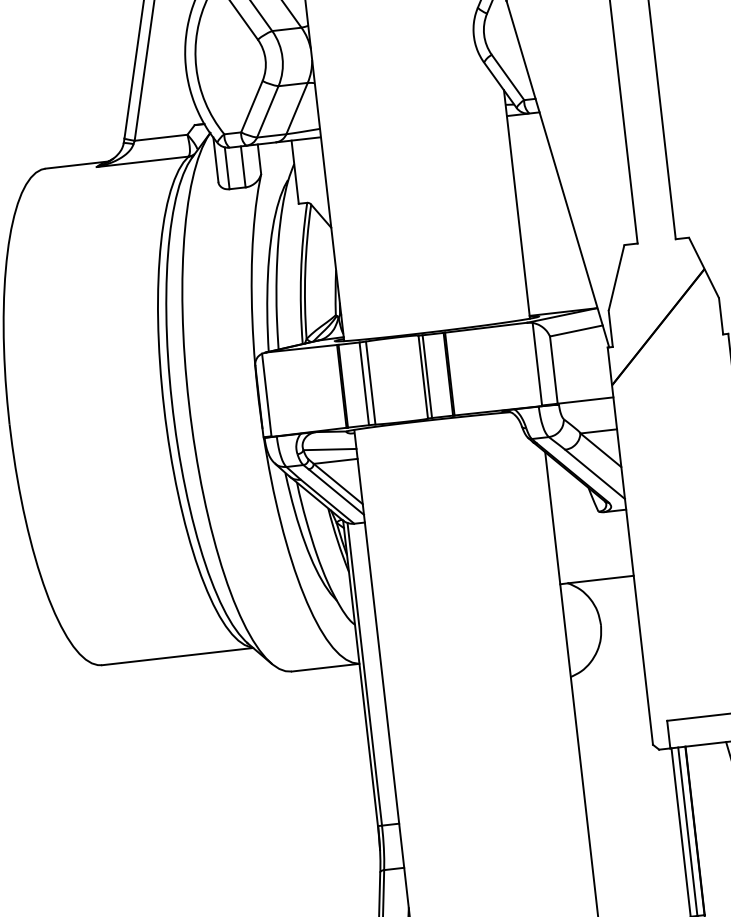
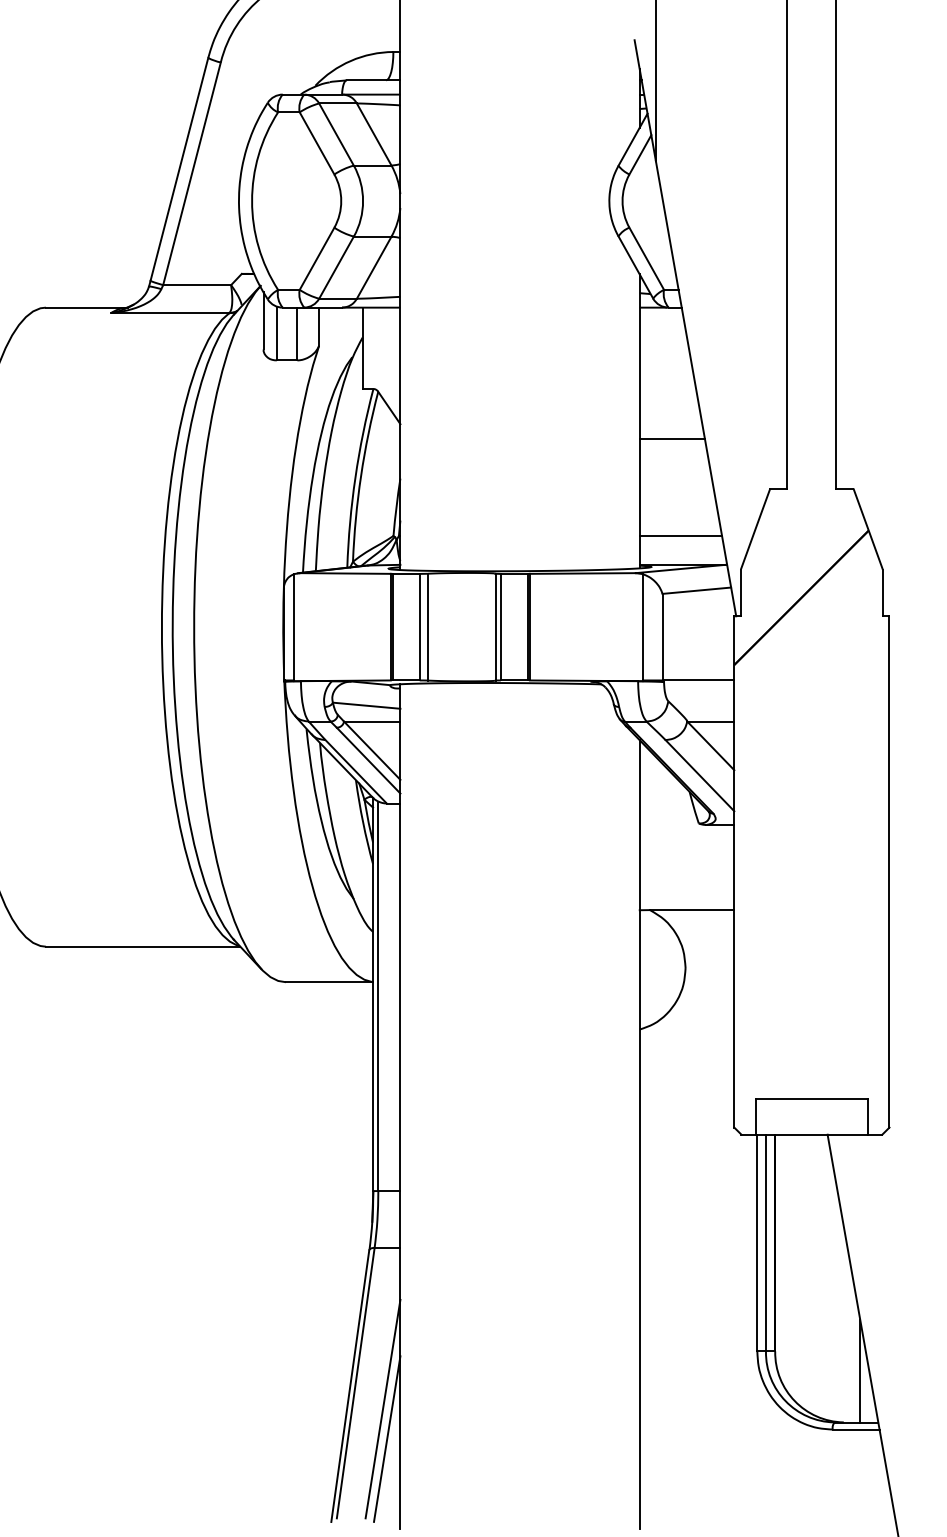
line: (543, 215) -> (671, 439), added
line: (558, 289) -> (680, 535), added

